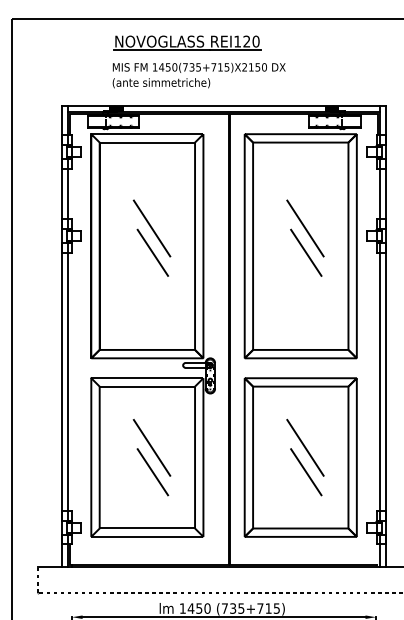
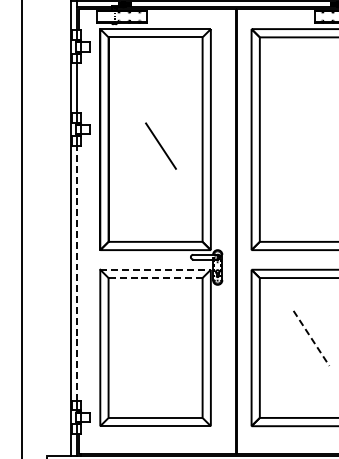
line: (151, 228) -> (159, 122), removed
line: (305, 228) -> (311, 122), removed
line: (306, 252) -> (312, 145), removed
line: (147, 378) -> (155, 270), solid -> dashed
line: (68, 381) -> (77, 272), solid -> dashed
line: (147, 386) -> (155, 277), solid -> dashed
line: (151, 447) -> (159, 338), removed
line: (305, 448) -> (311, 339), solid -> dashed
line: (152, 472) -> (160, 362), removed
line: (306, 472) -> (312, 362), removed

